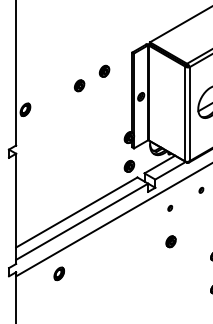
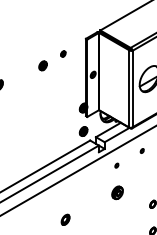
part: (104, 70) -> (63, 53), size x0.6
part: (170, 241) -> (117, 192), size x1.4
part: (58, 273) -> (64, 219), moved

